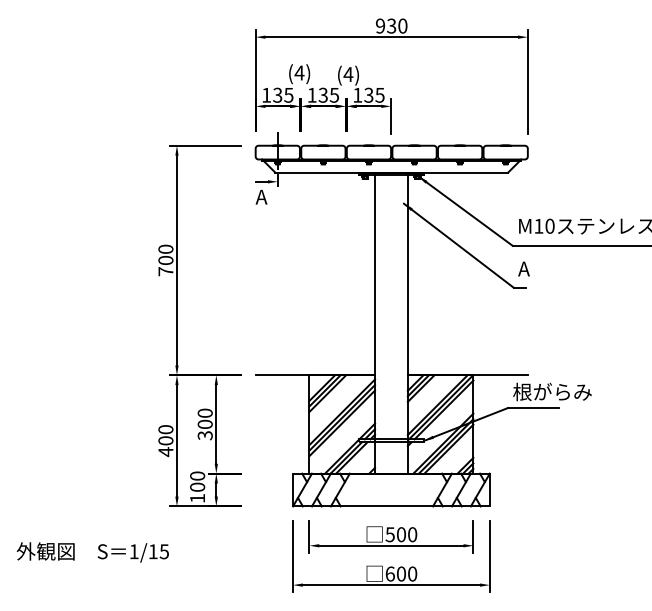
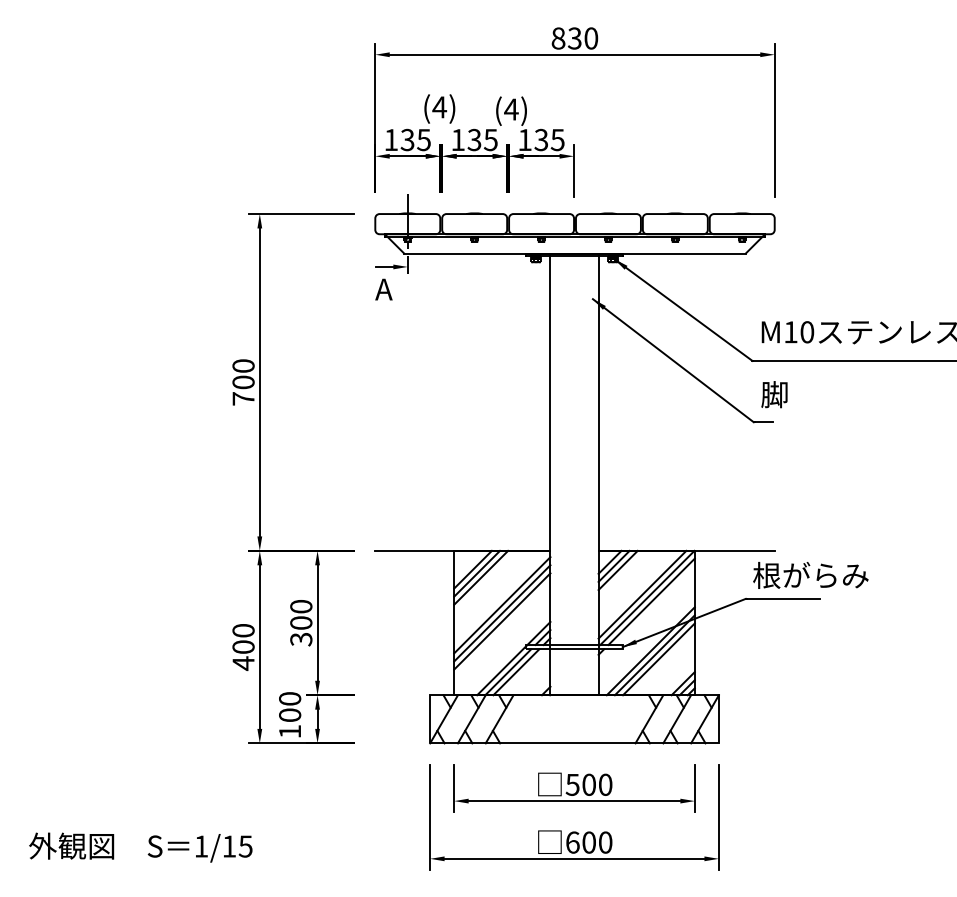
text: (380, 25) -> (558, 37), 930 -> 830
text: (527, 268) -> (774, 394), A -> 脚
text: (92, 552) -> (140, 847), moved

